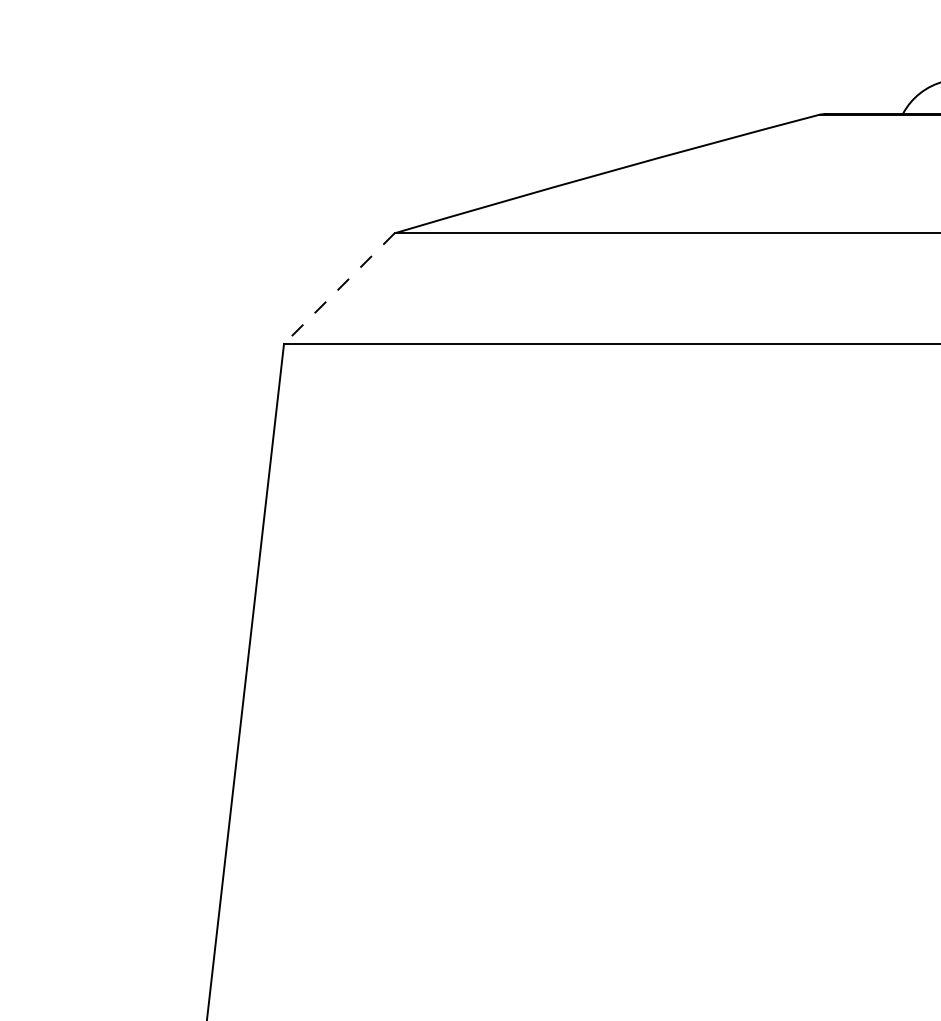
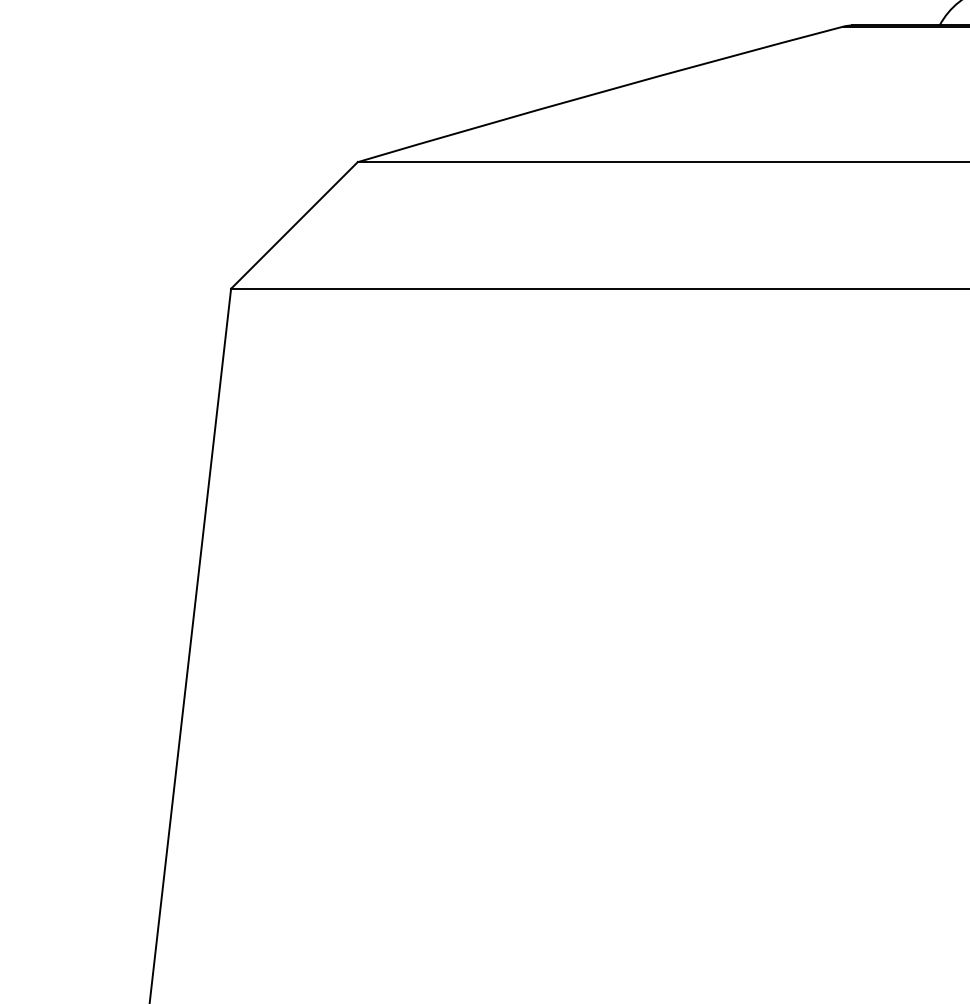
line: (339, 288) -> (294, 225), dashed -> solid

